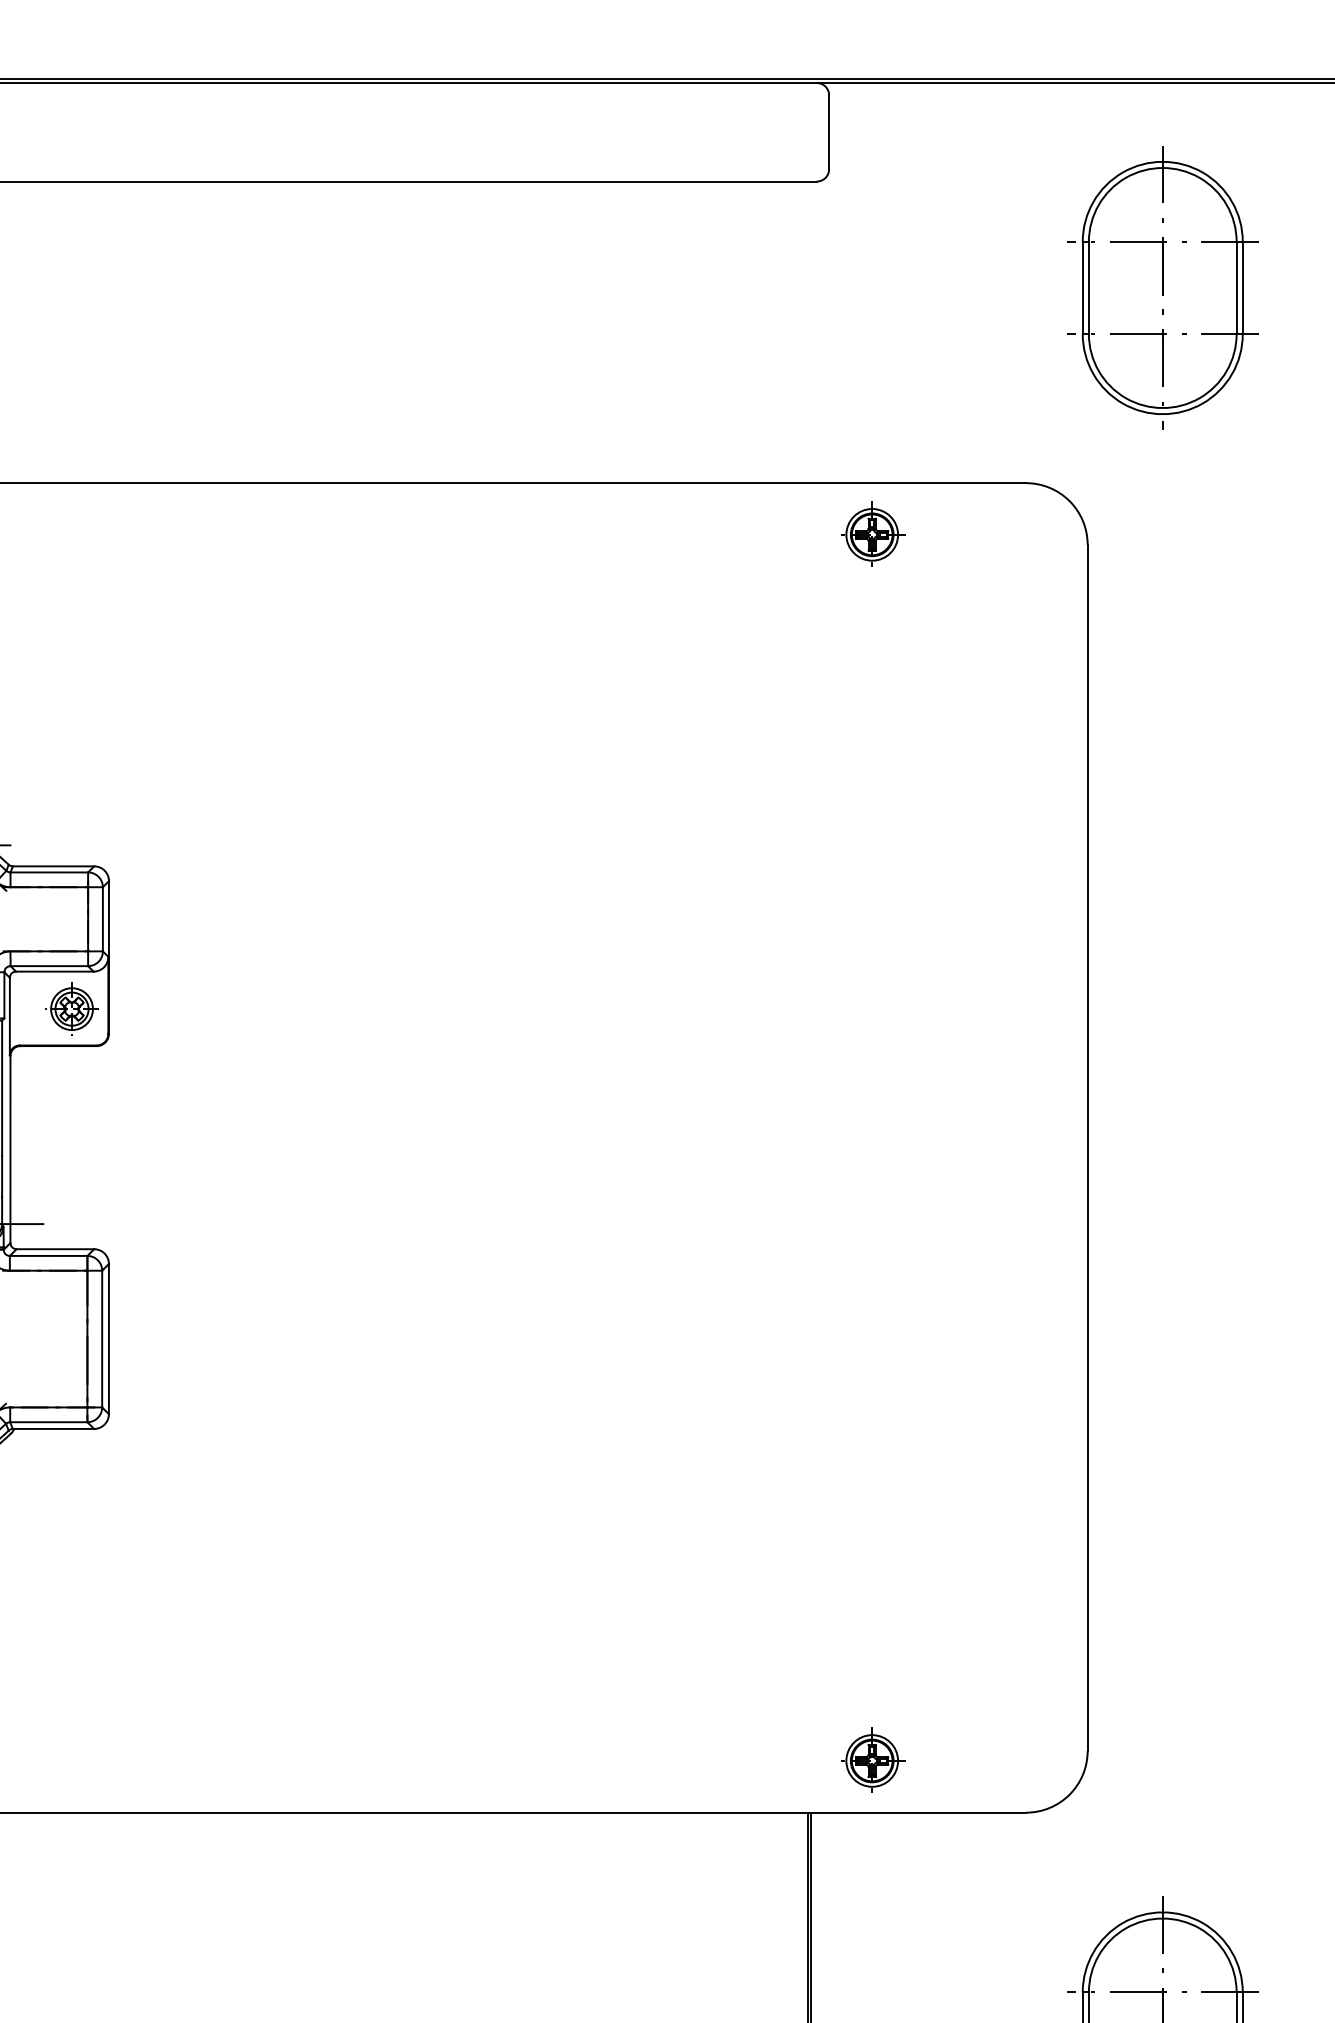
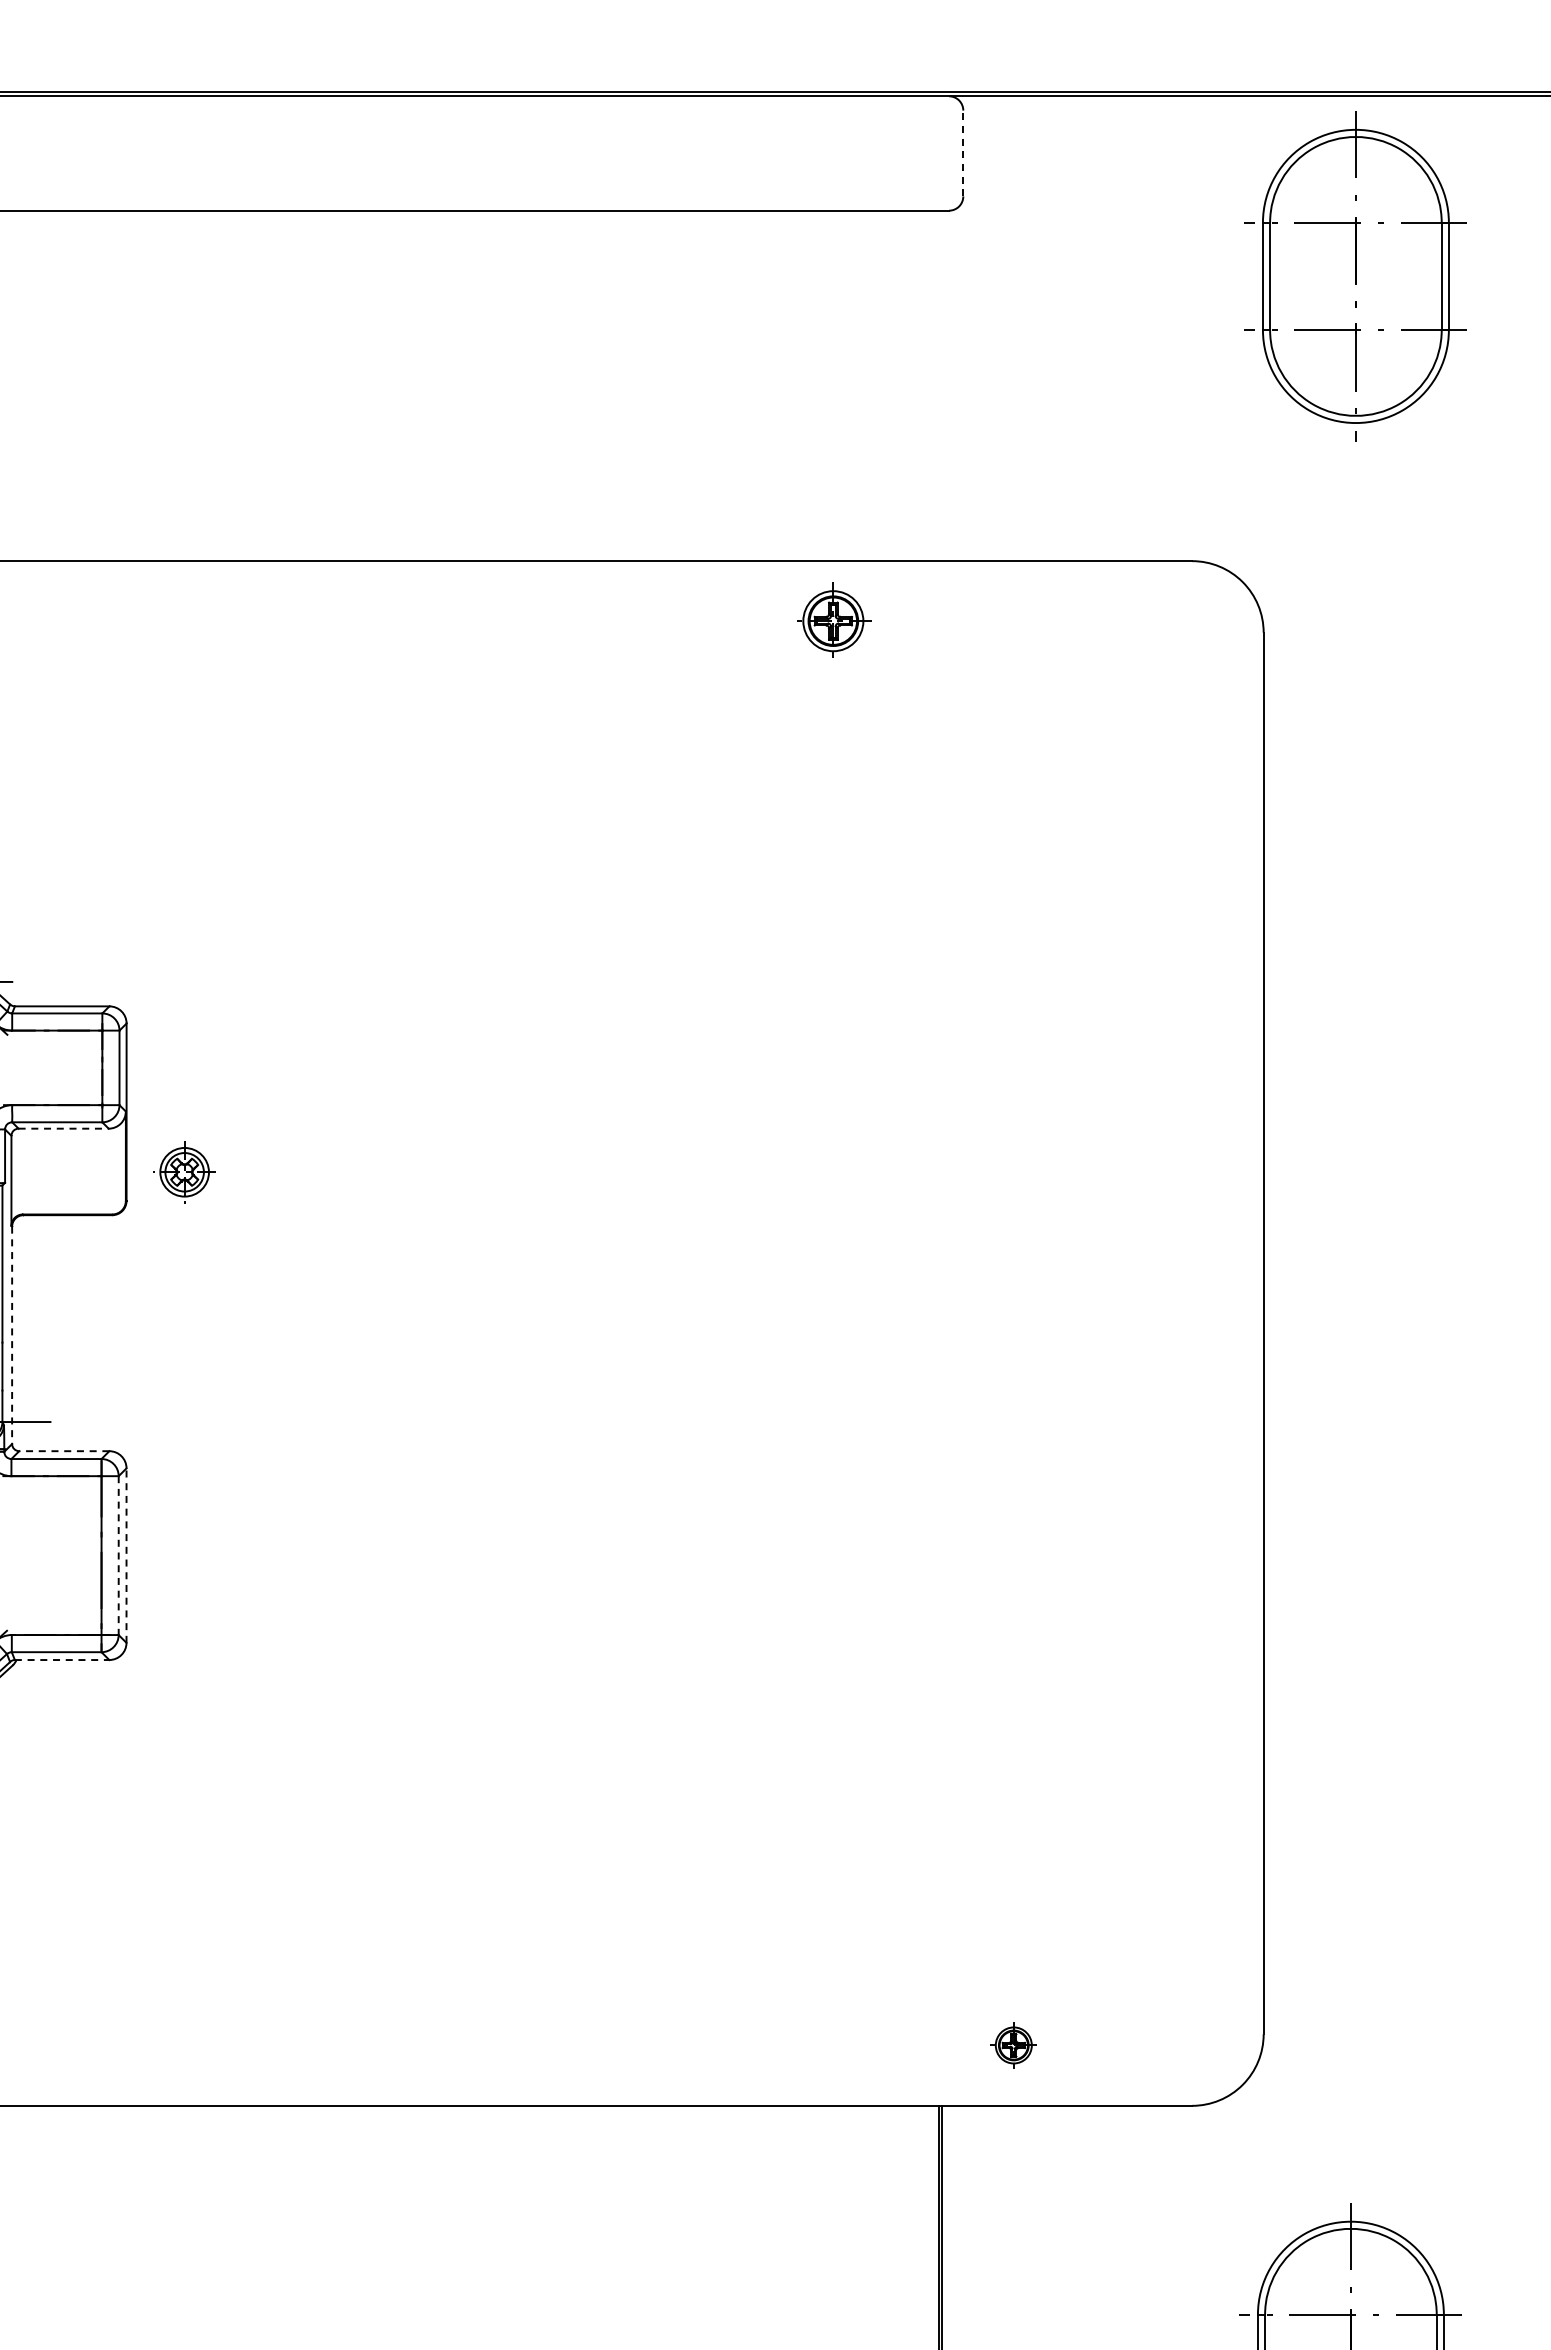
line: (829, 132) -> (963, 153), solid -> dashed
part: (1162, 288) -> (1355, 276), moved
part: (873, 533) -> (834, 619), moved
line: (55, 971) -> (64, 1128), solid -> dashed
part: (71, 1009) -> (184, 1172), moved
line: (10, 1149) -> (12, 1335), solid -> dashed
line: (54, 1249) -> (63, 1451), solid -> dashed
line: (108, 1338) -> (126, 1555), solid -> dashed
line: (102, 1339) -> (118, 1556), solid -> dashed
line: (53, 1429) -> (62, 1660), solid -> dashed
part: (873, 1759) -> (1014, 2044), size x0.6

